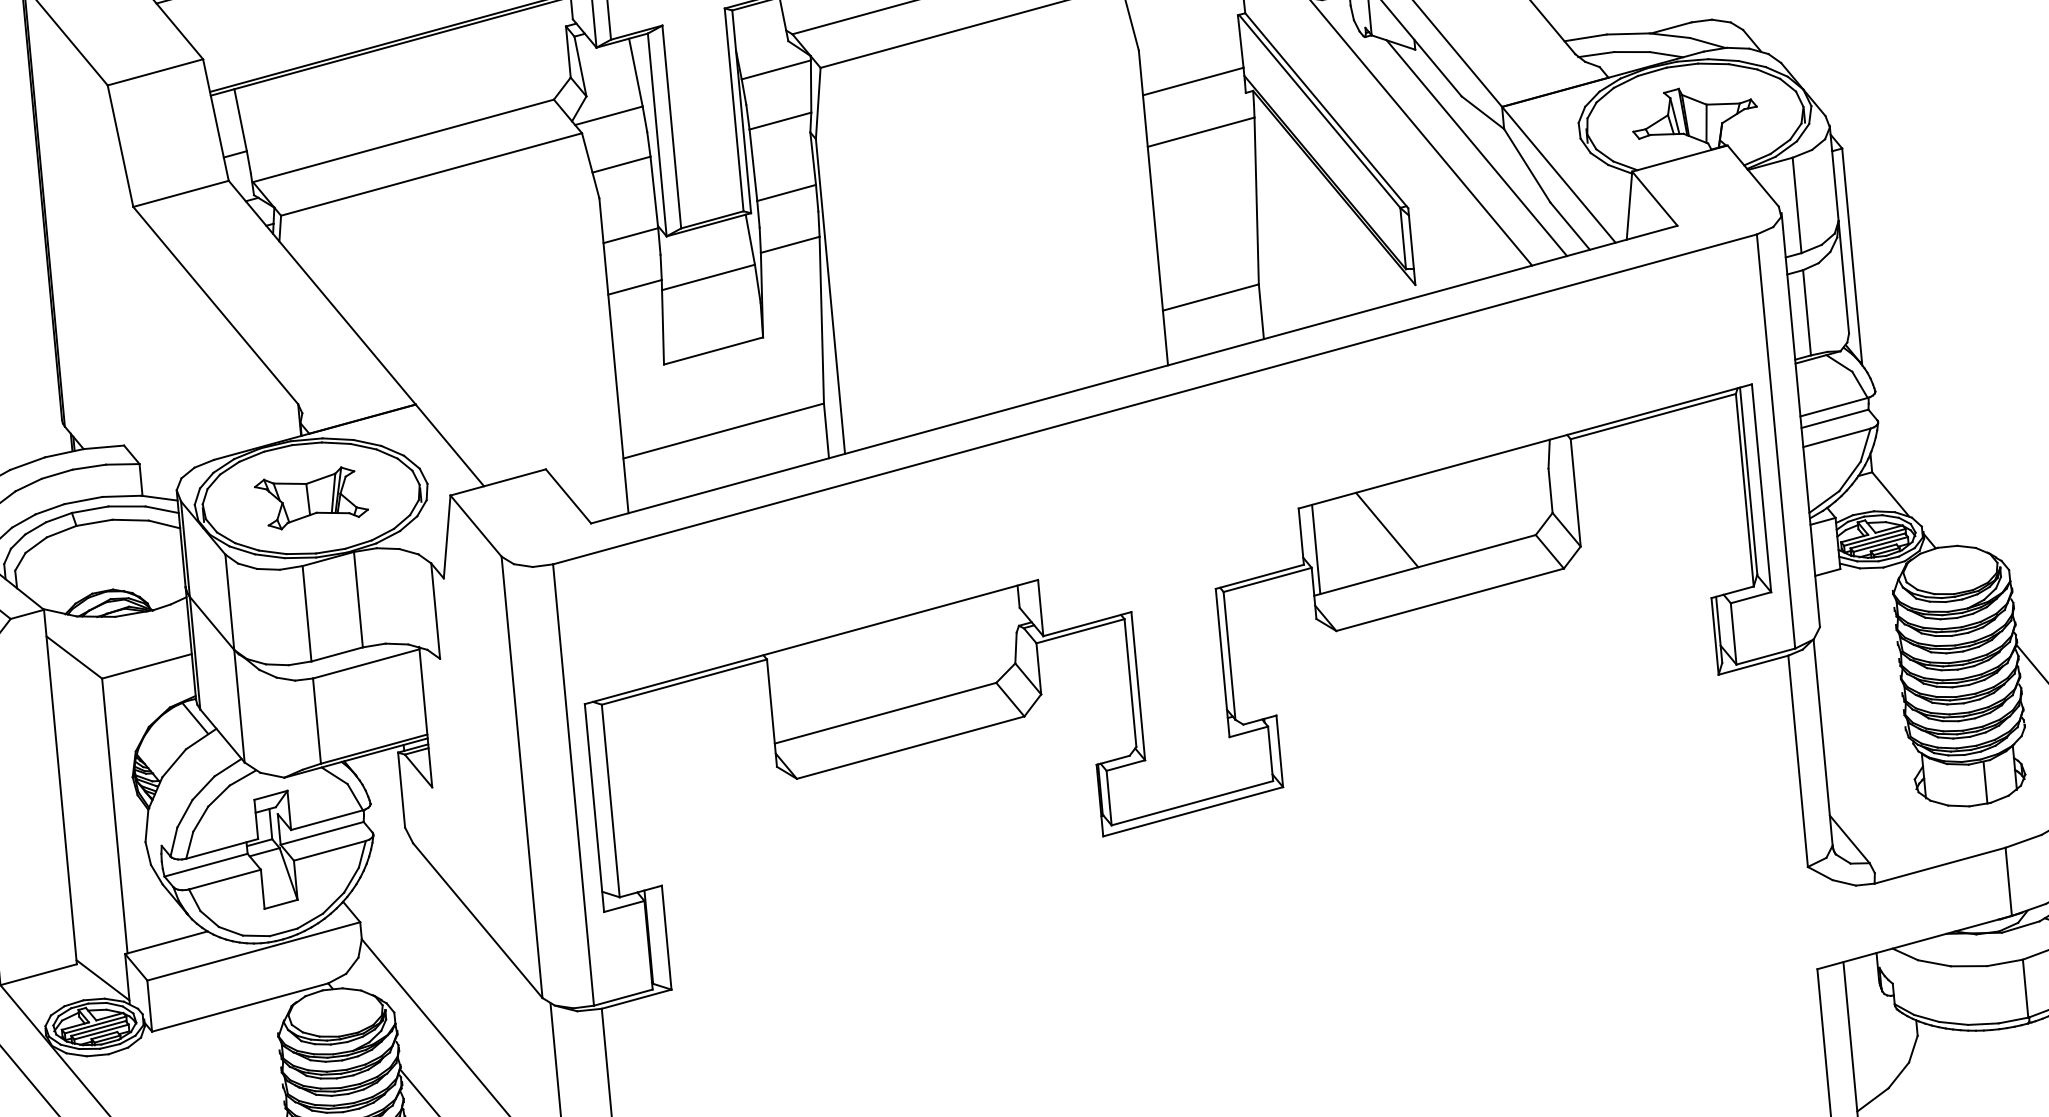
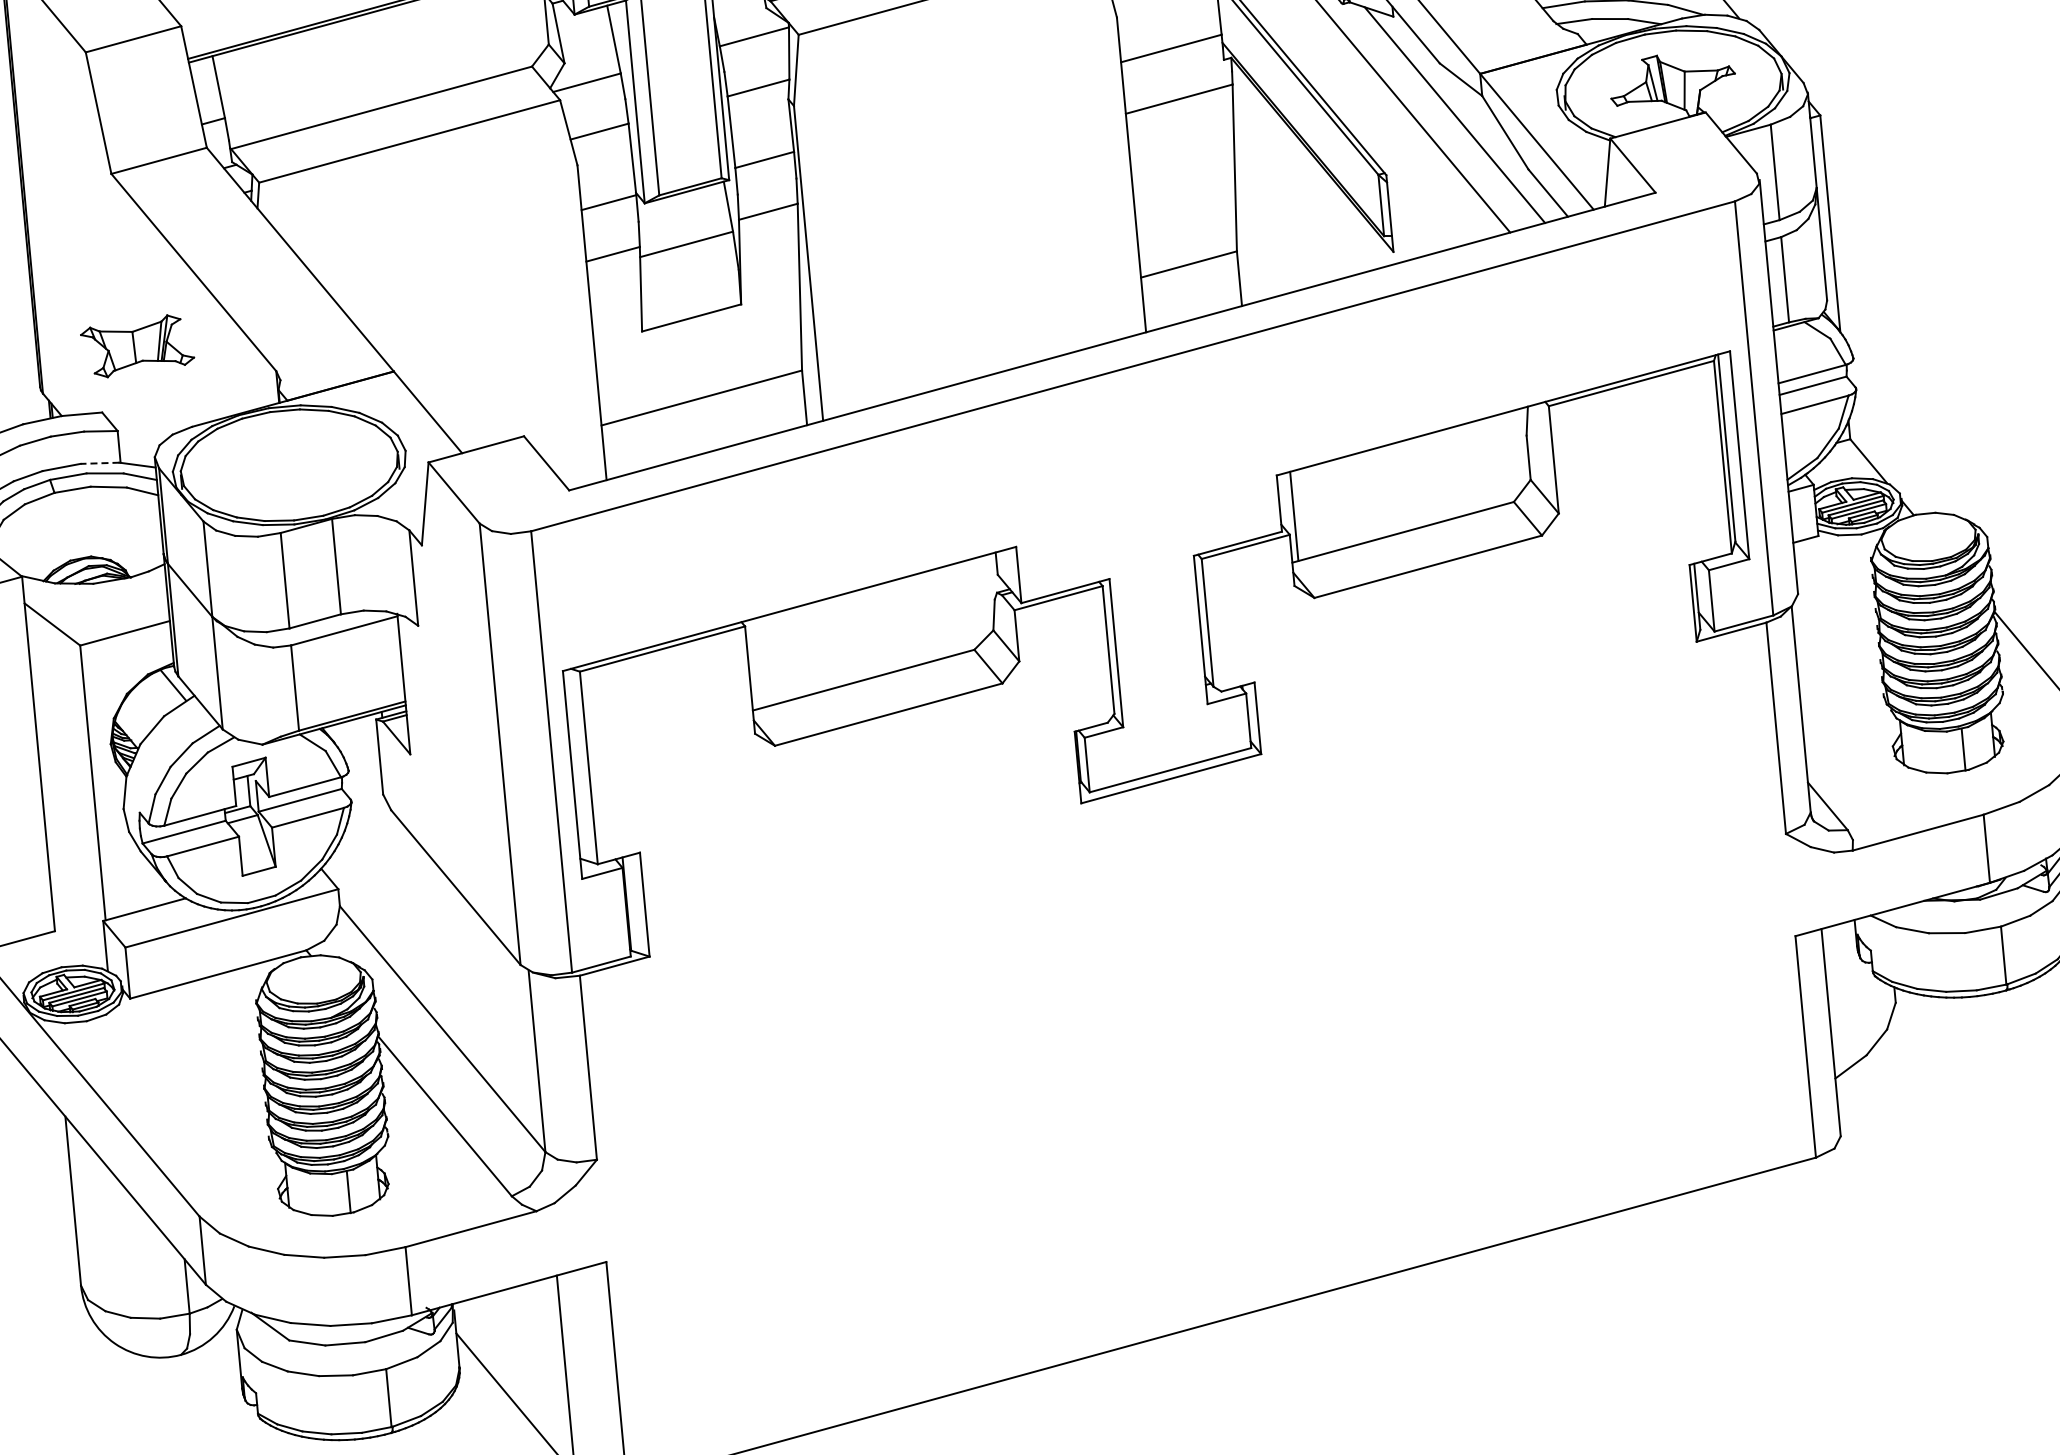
line: (121, 496) -> (99, 463), solid -> dashed
part: (311, 498) -> (137, 346), moved
line: (1387, 529) -> (1365, 496), removed
line: (102, 980) -> (80, 947), removed

